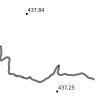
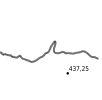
text: (65, 88) -> (77, 69), moved

